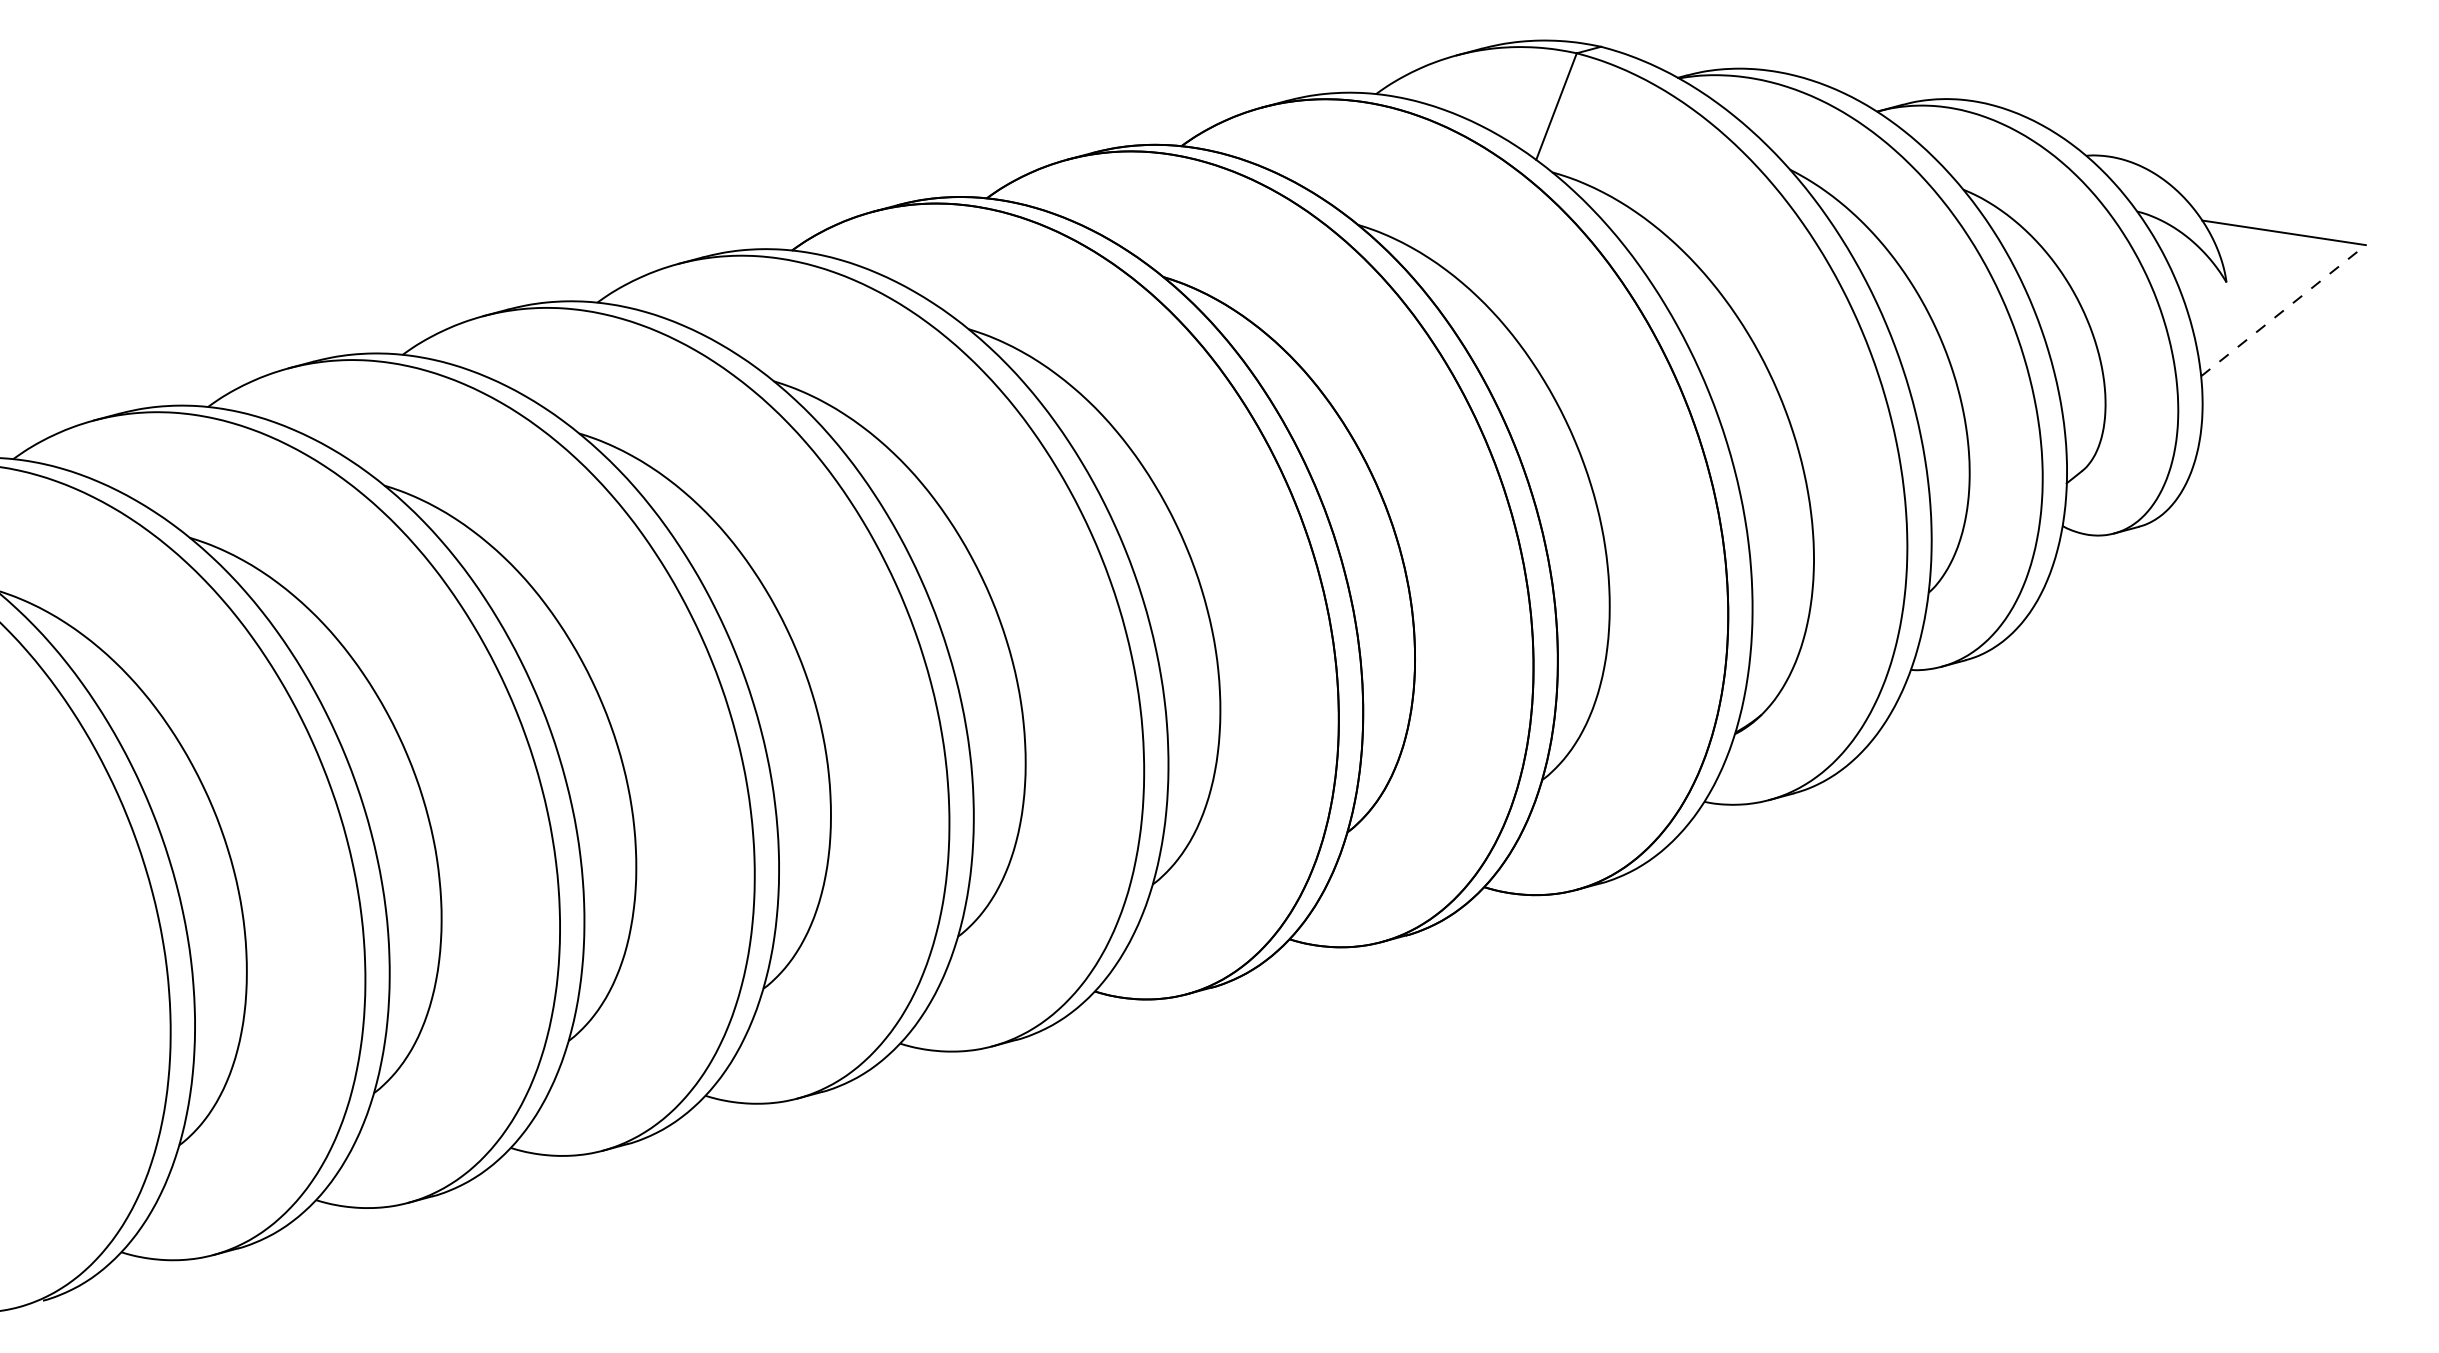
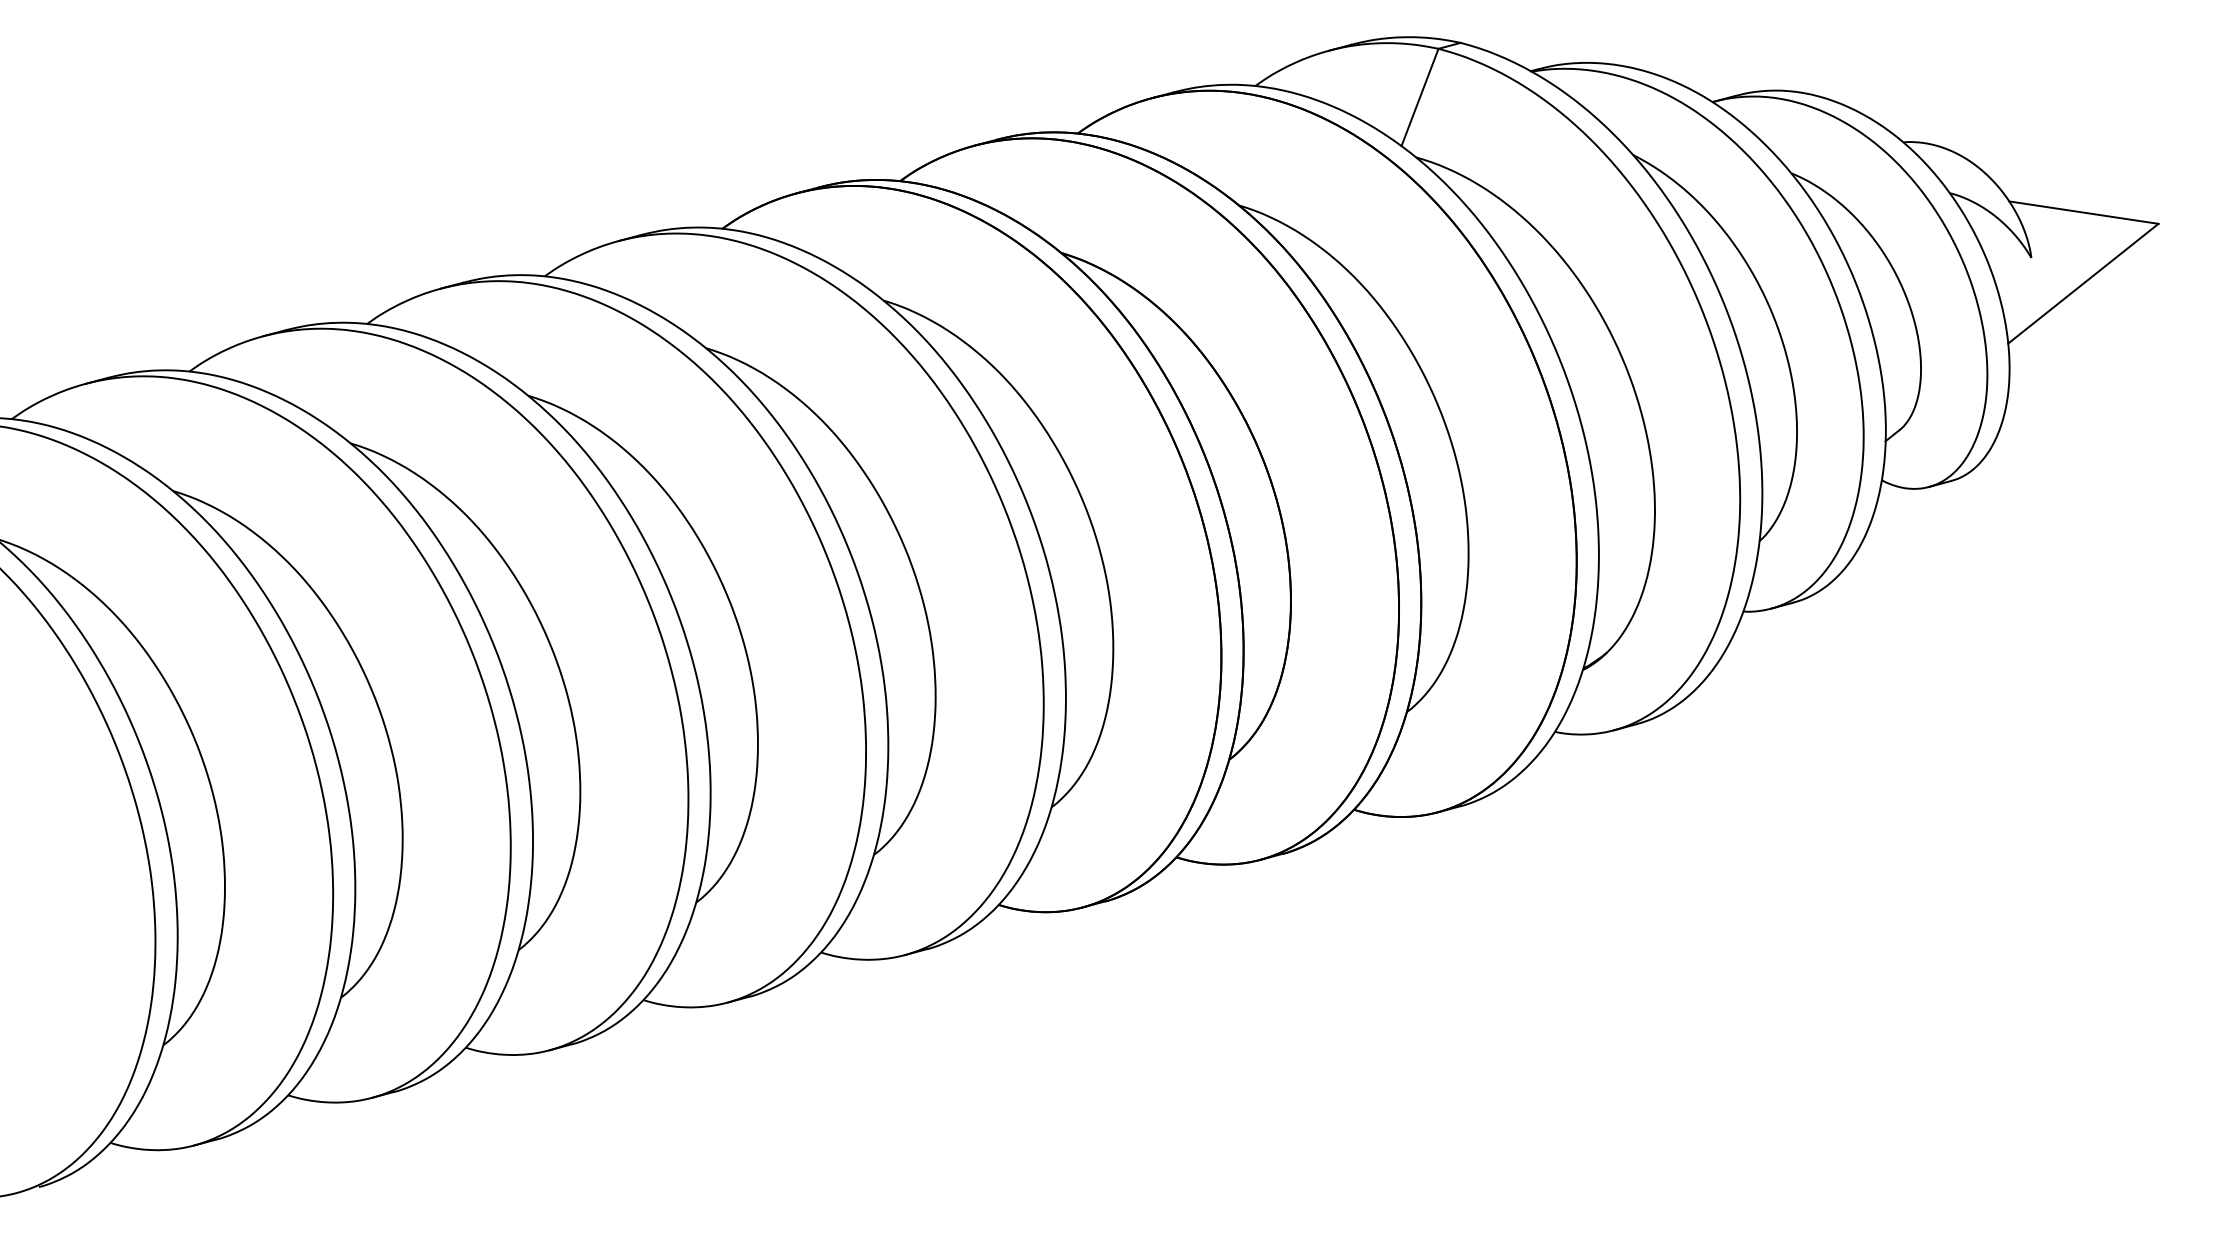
line: (2283, 310) -> (2083, 283), dashed -> solid

